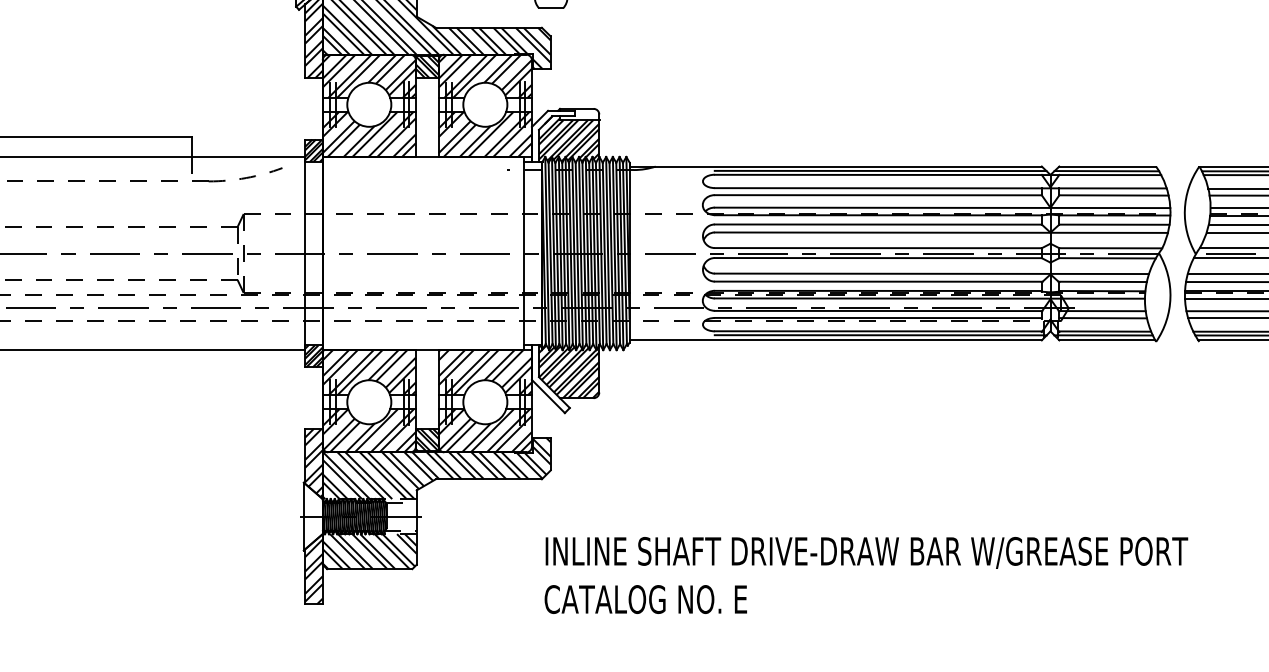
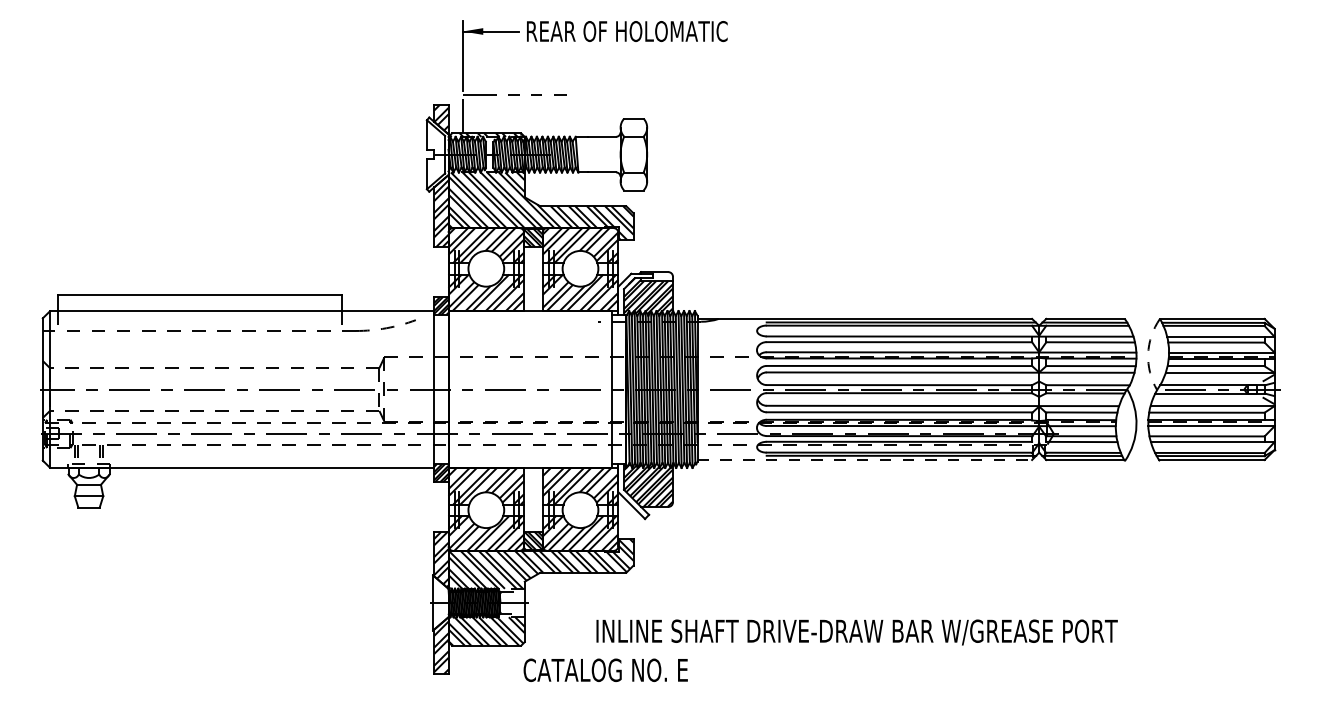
arc: (1185, 210) -> (1148, 354), solid -> dashed
line: (836, 341) -> (865, 460), solid -> dashed
text: (866, 552) -> (856, 632), moved
text: (645, 598) -> (605, 669), moved

